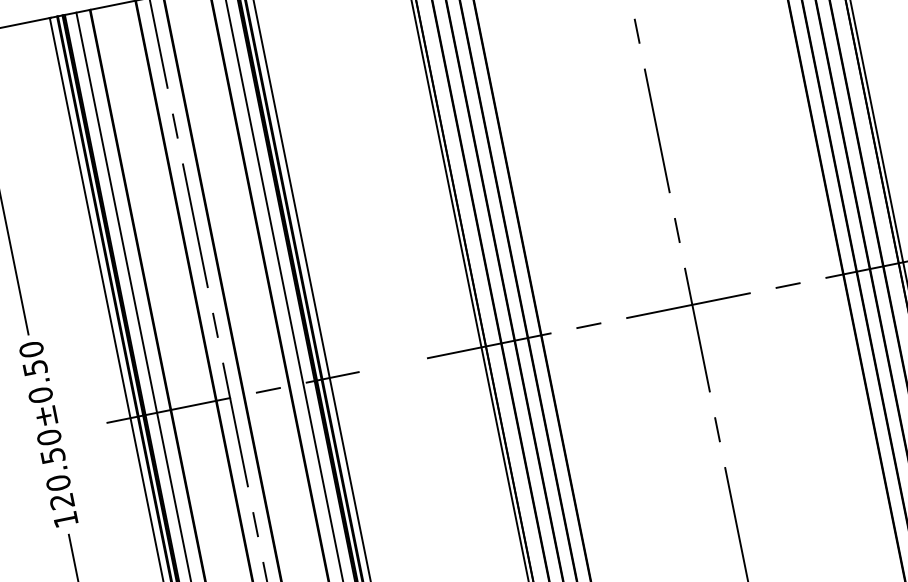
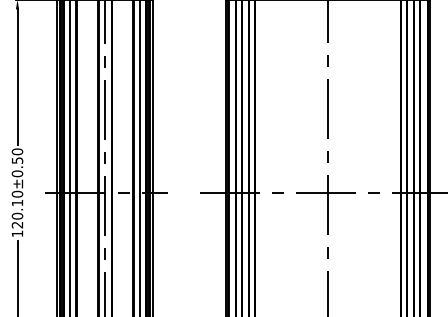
text: (52, 454) -> (17, 202), 120.50±0.50 -> 120.10±0.50

